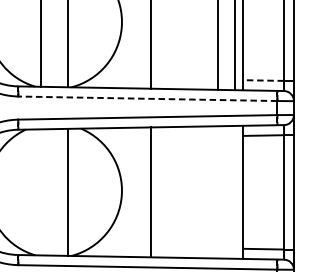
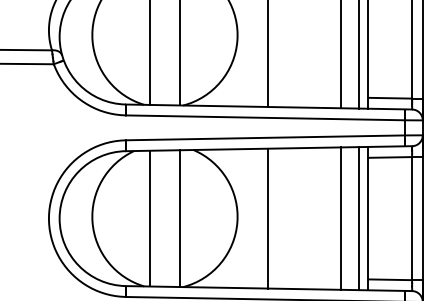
line: (263, 80) -> (390, 98), dashed -> solid
line: (147, 98) -> (265, 117), dashed -> solid
line: (41, 192) -> (150, 218), added
line: (218, 192) -> (341, 218), added
line: (235, 192) -> (359, 218), added

